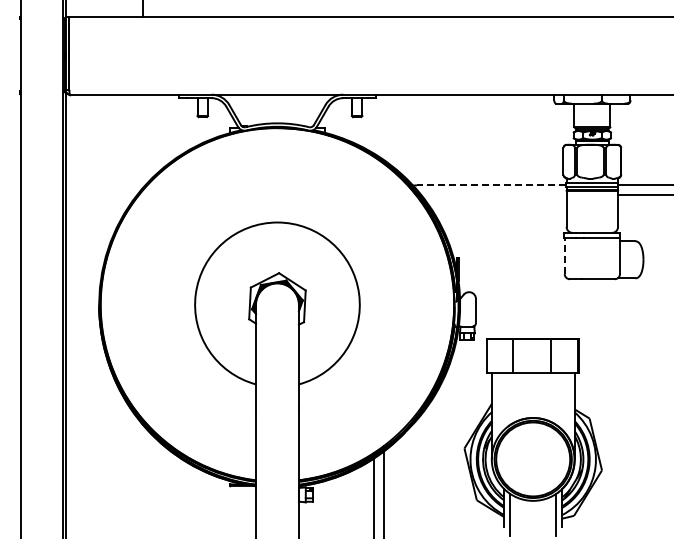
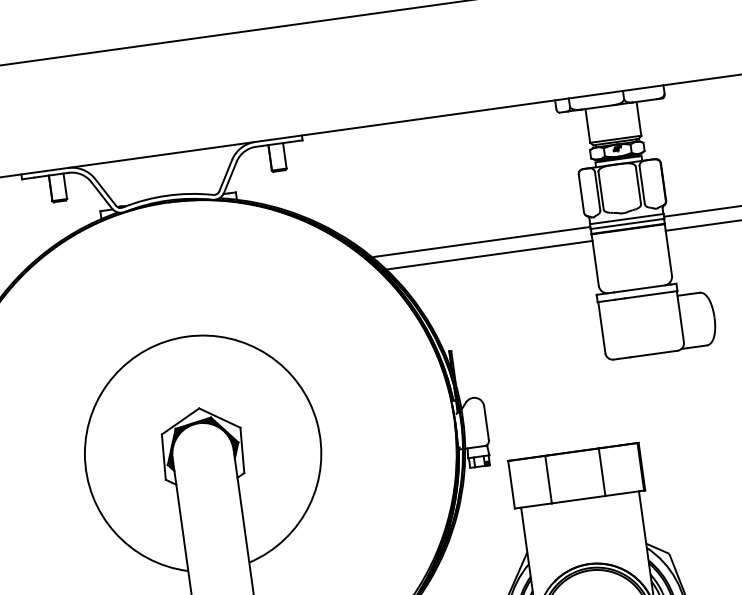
line: (491, 185) -> (483, 241), dashed -> solid
line: (493, 195) -> (488, 255), added
line: (564, 255) -> (601, 326), dashed -> solid

